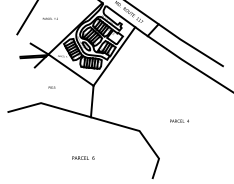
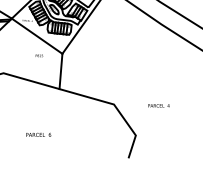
text: (51, 87) -> (38, 55), moved
text: (179, 120) -> (158, 105), moved
text: (83, 157) -> (38, 134), moved

